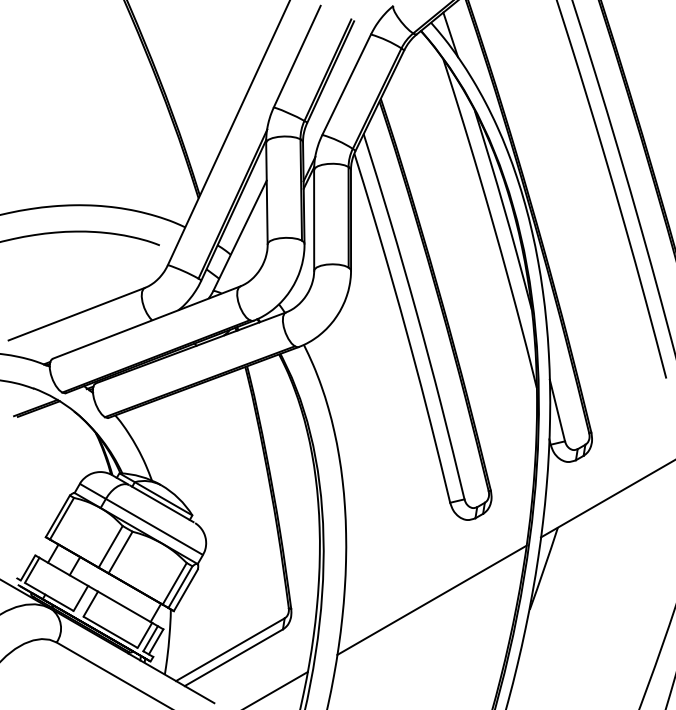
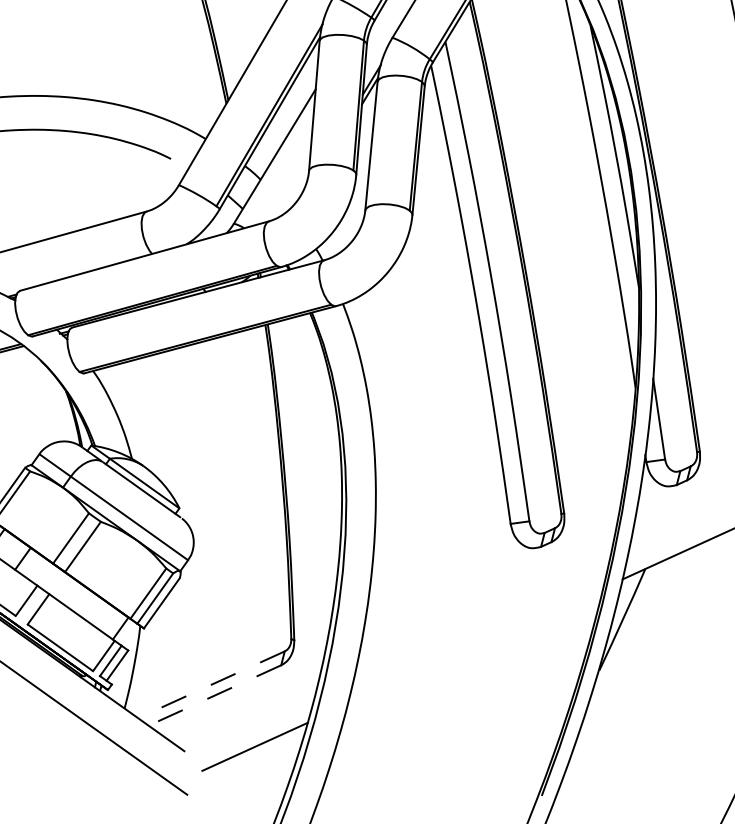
line: (431, 599) -> (474, 645), removed
line: (230, 649) -> (211, 684), solid -> dashed
line: (233, 657) -> (214, 695), solid -> dashed

